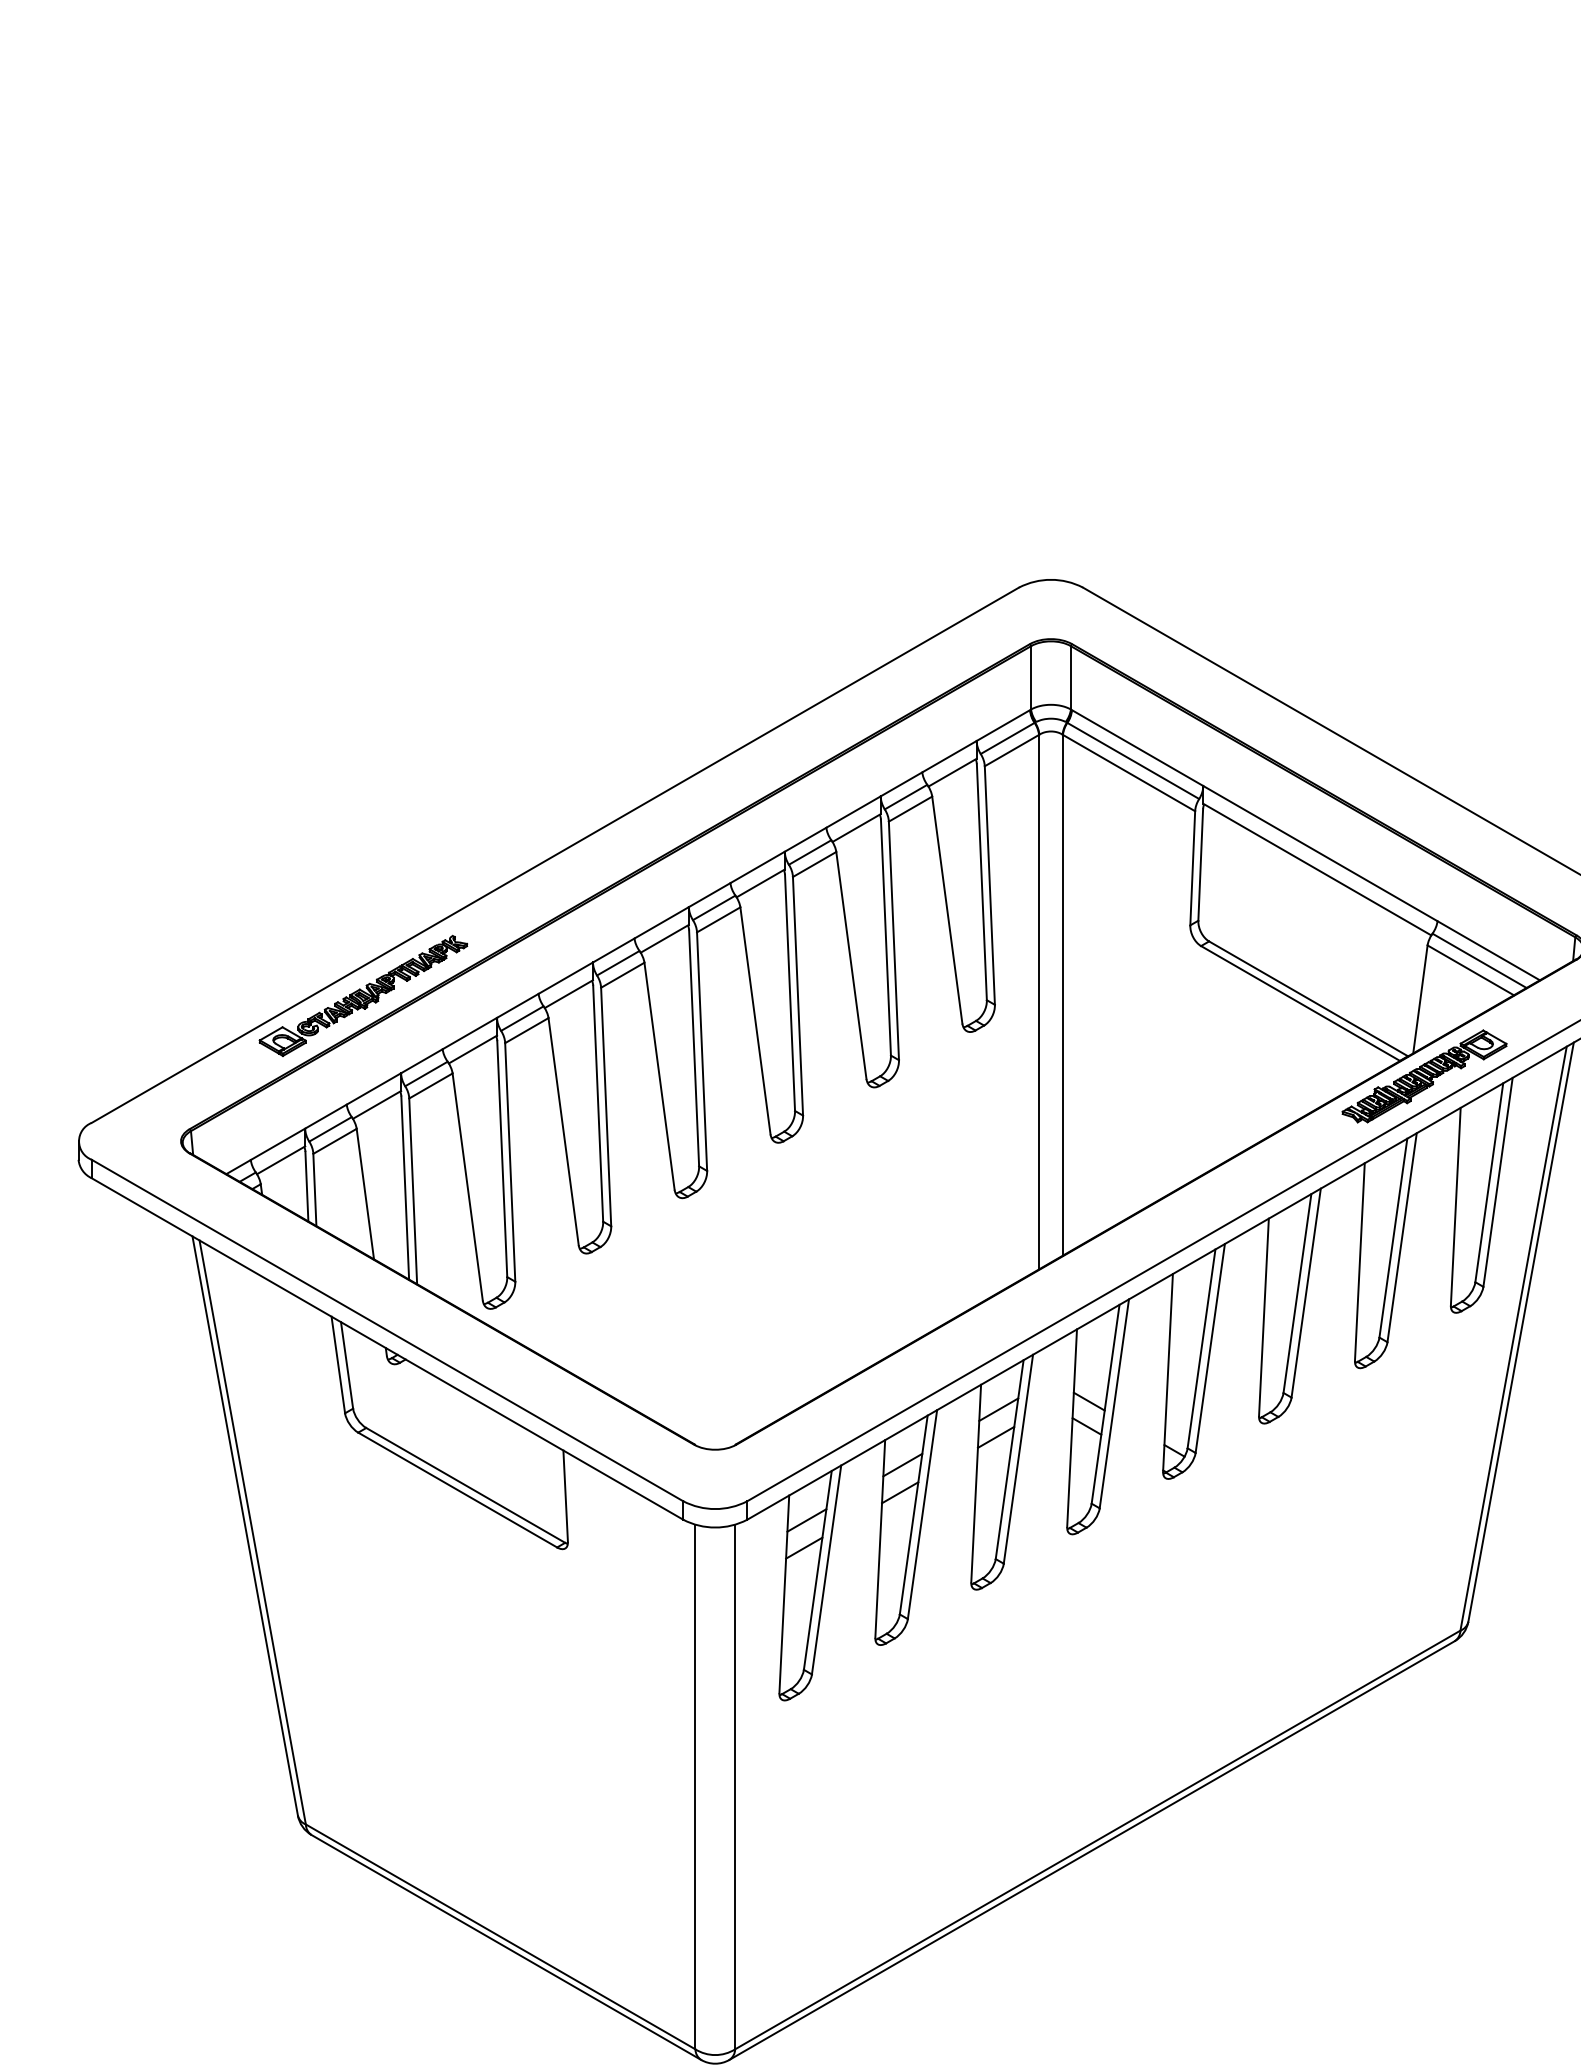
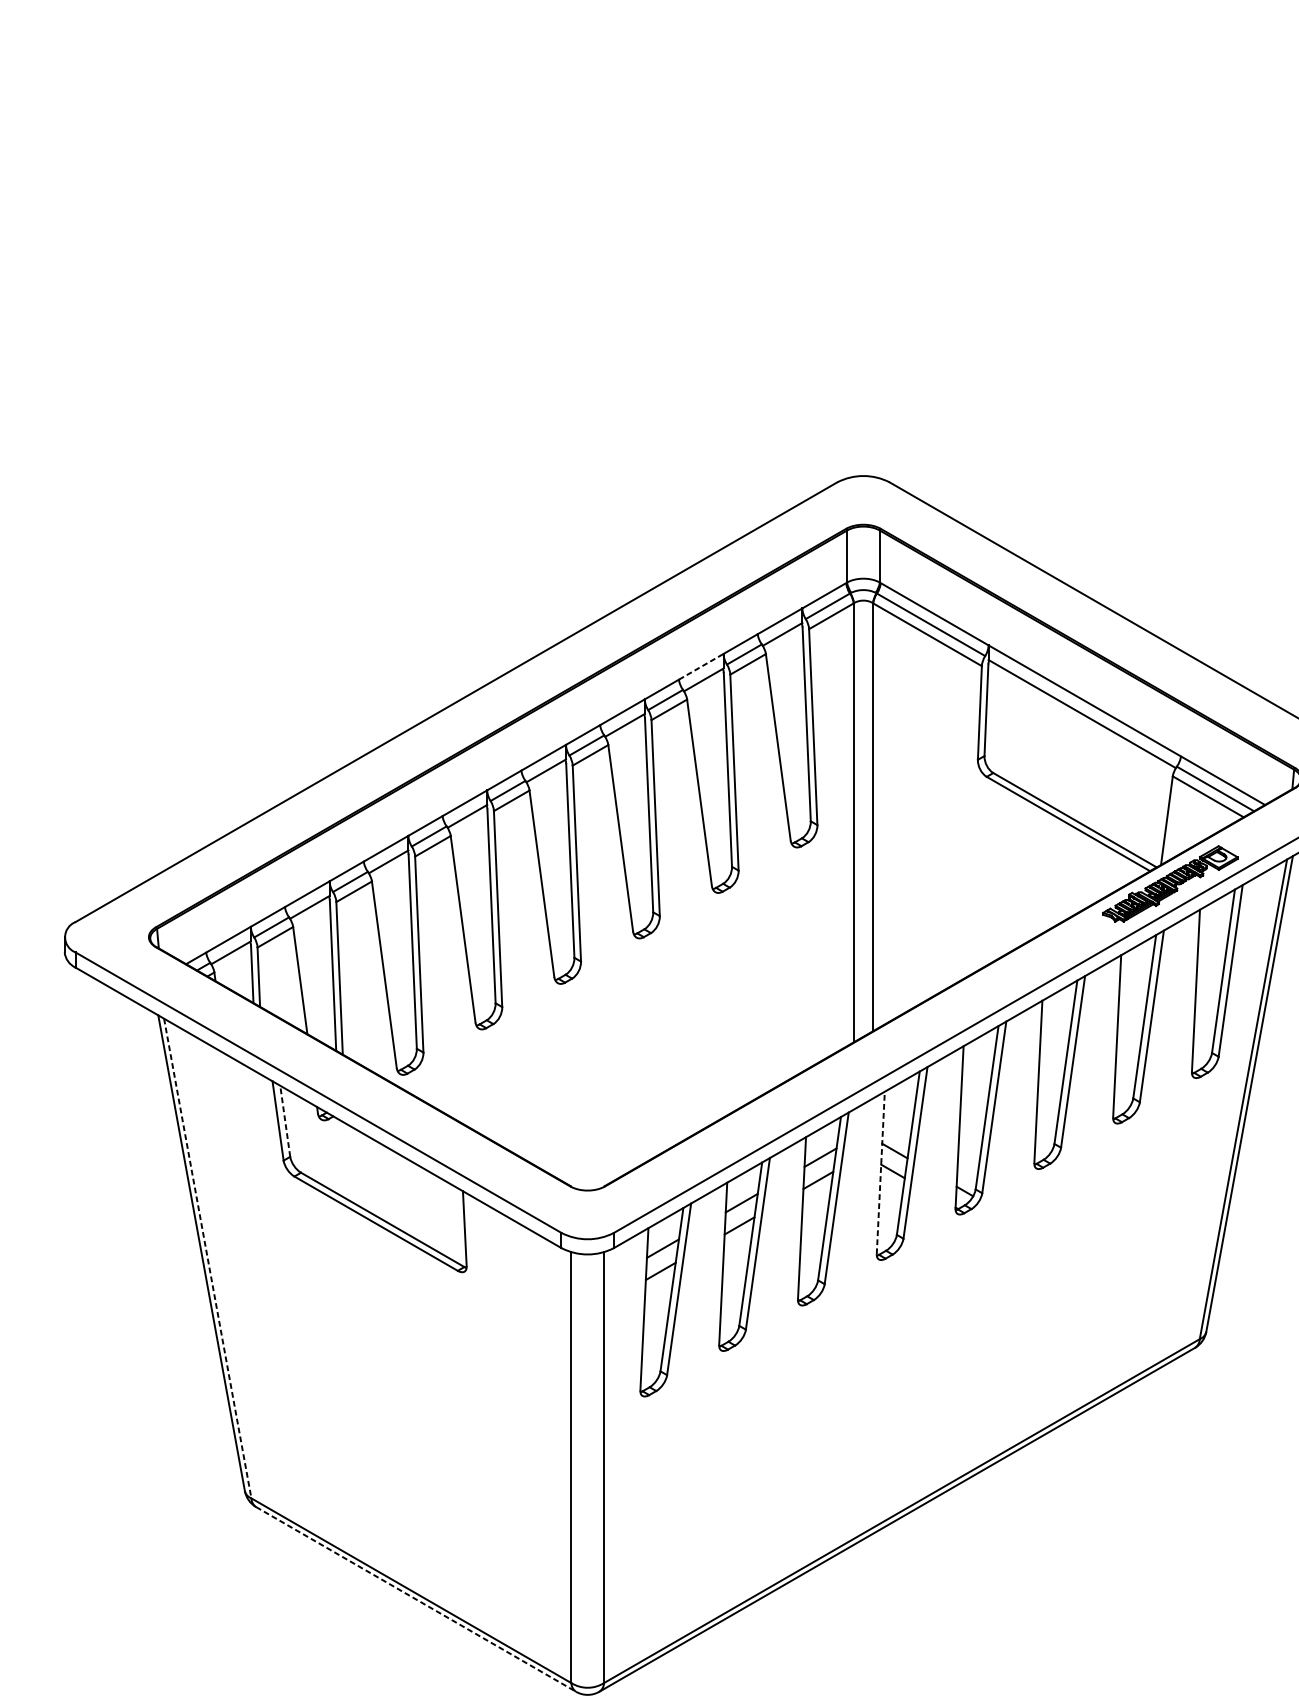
line: (854, 811) -> (702, 666), solid -> dashed
part: (363, 995) -> (298, 817), removed
line: (347, 1365) -> (285, 1121), solid -> dashed
line: (1072, 1428) -> (881, 1173), solid -> dashed
line: (252, 1532) -> (207, 1258), solid -> dashed
line: (506, 1947) -> (416, 1599), solid -> dashed

